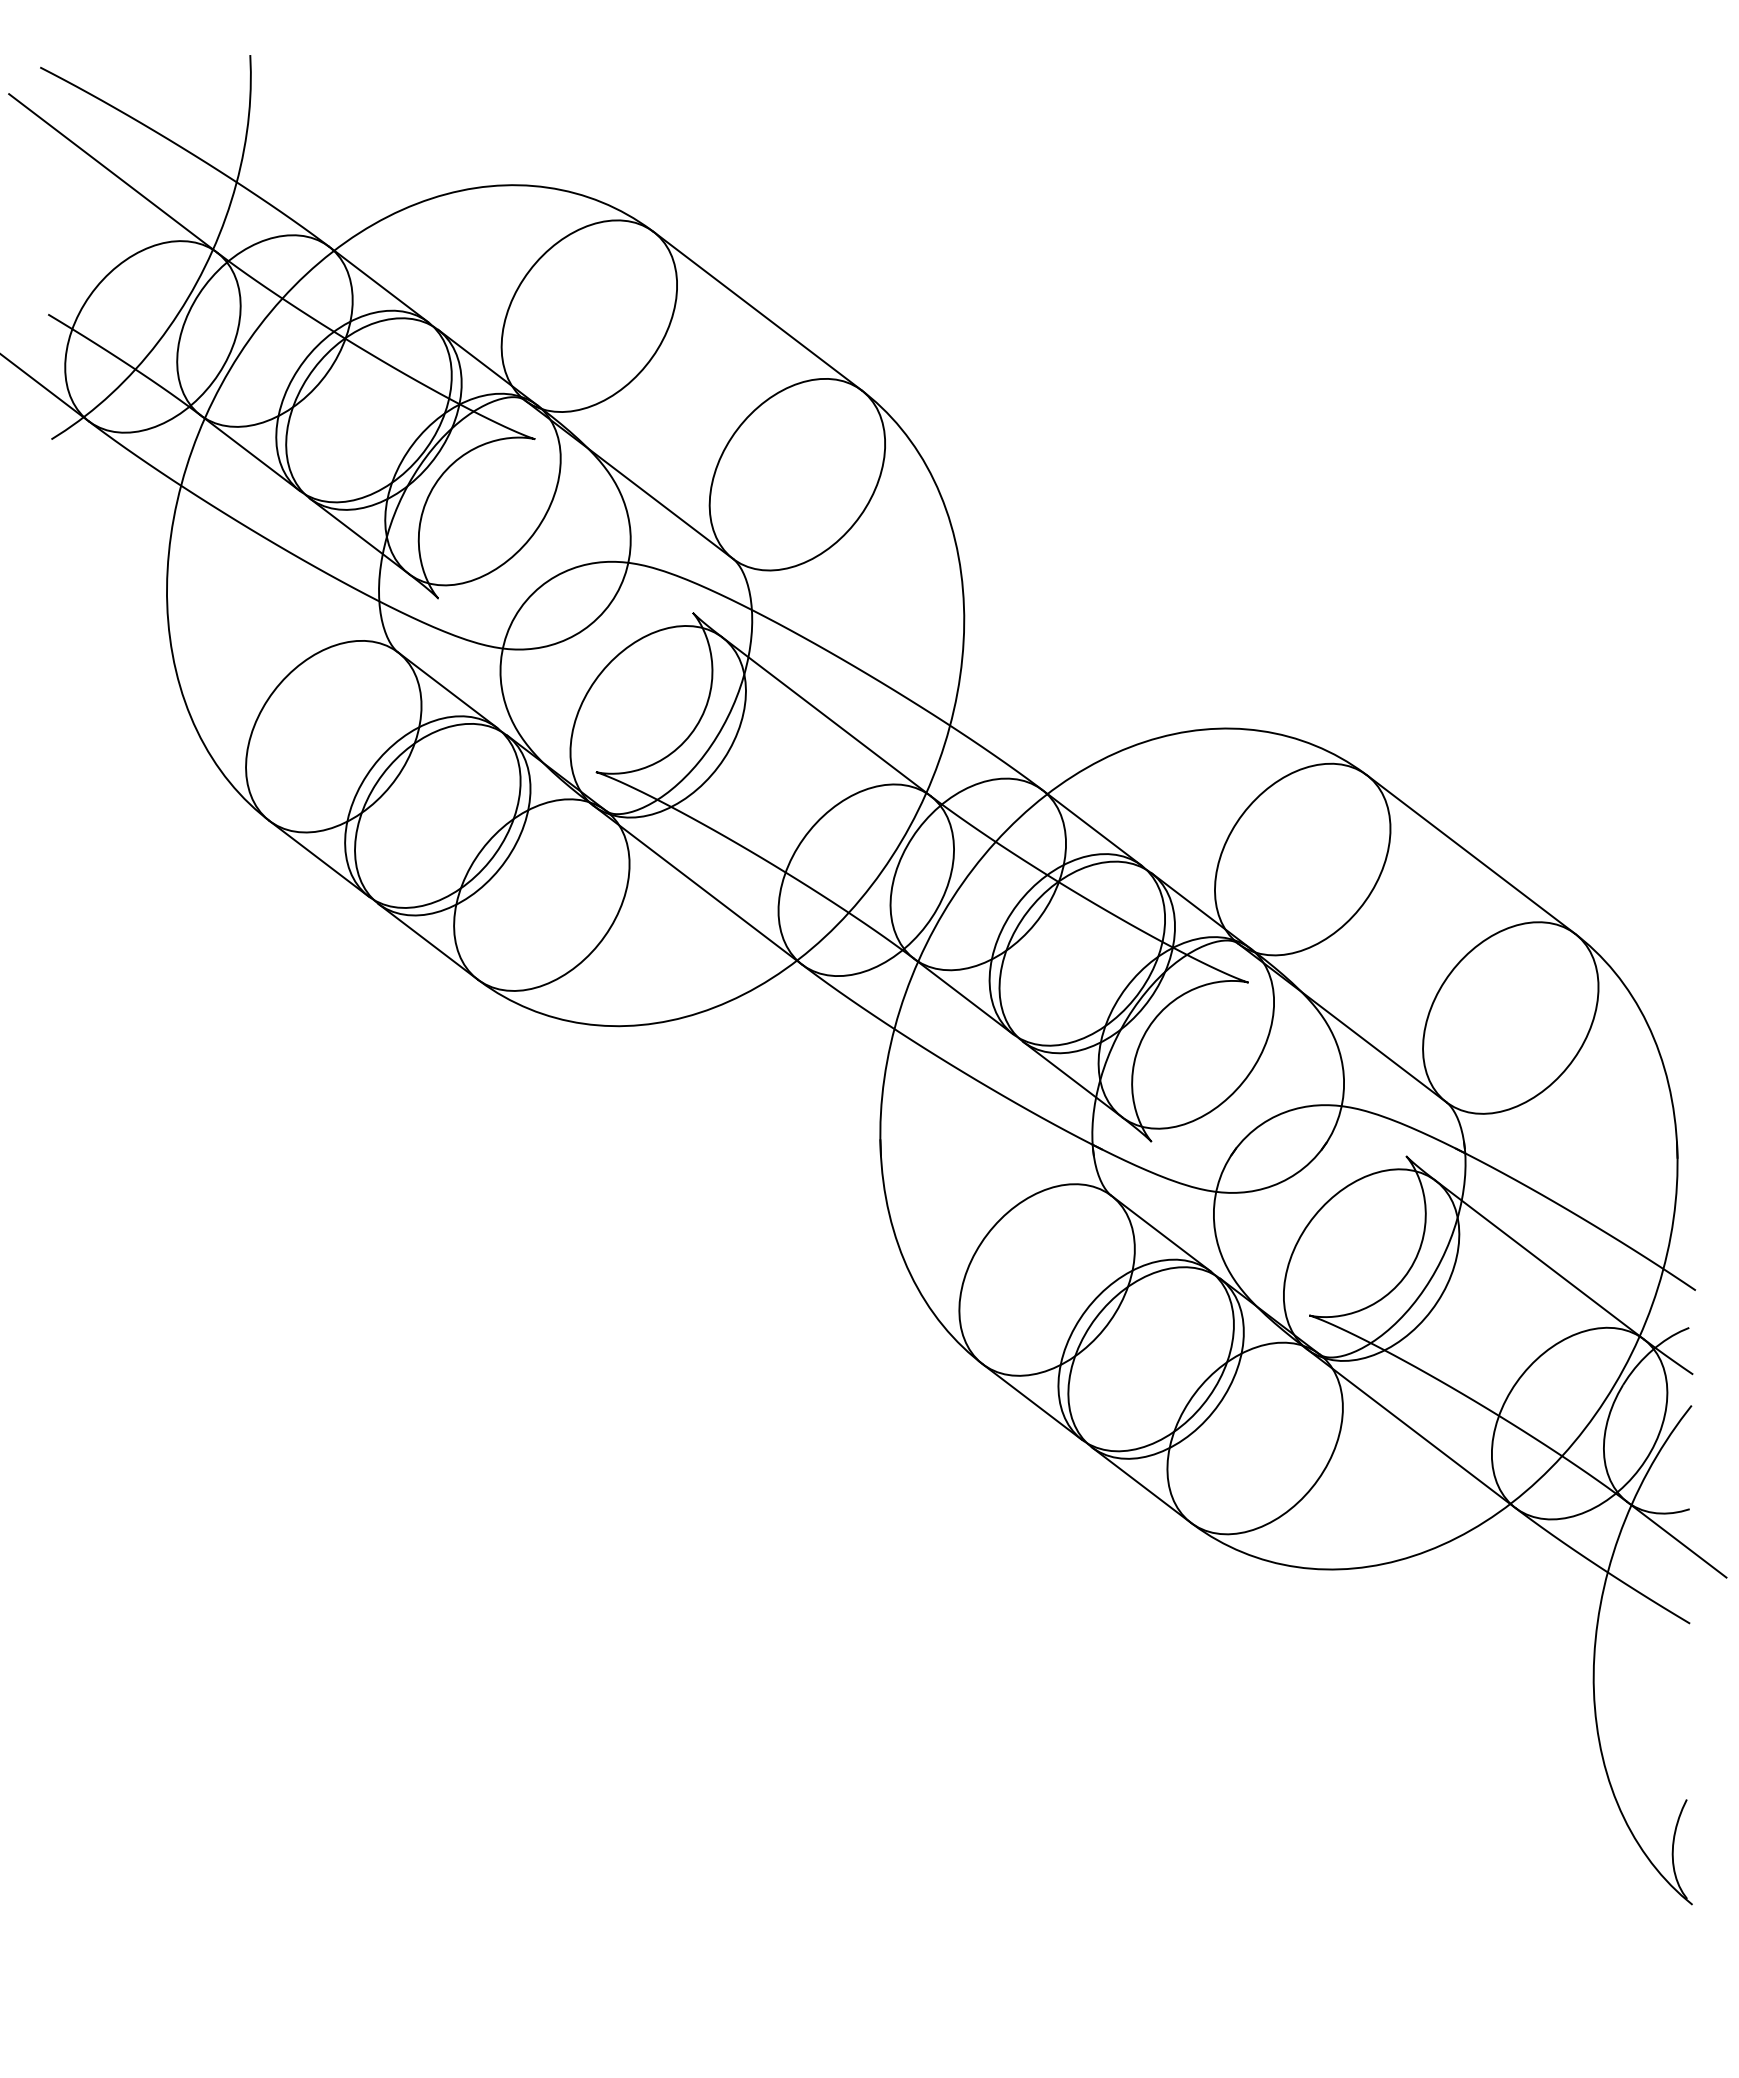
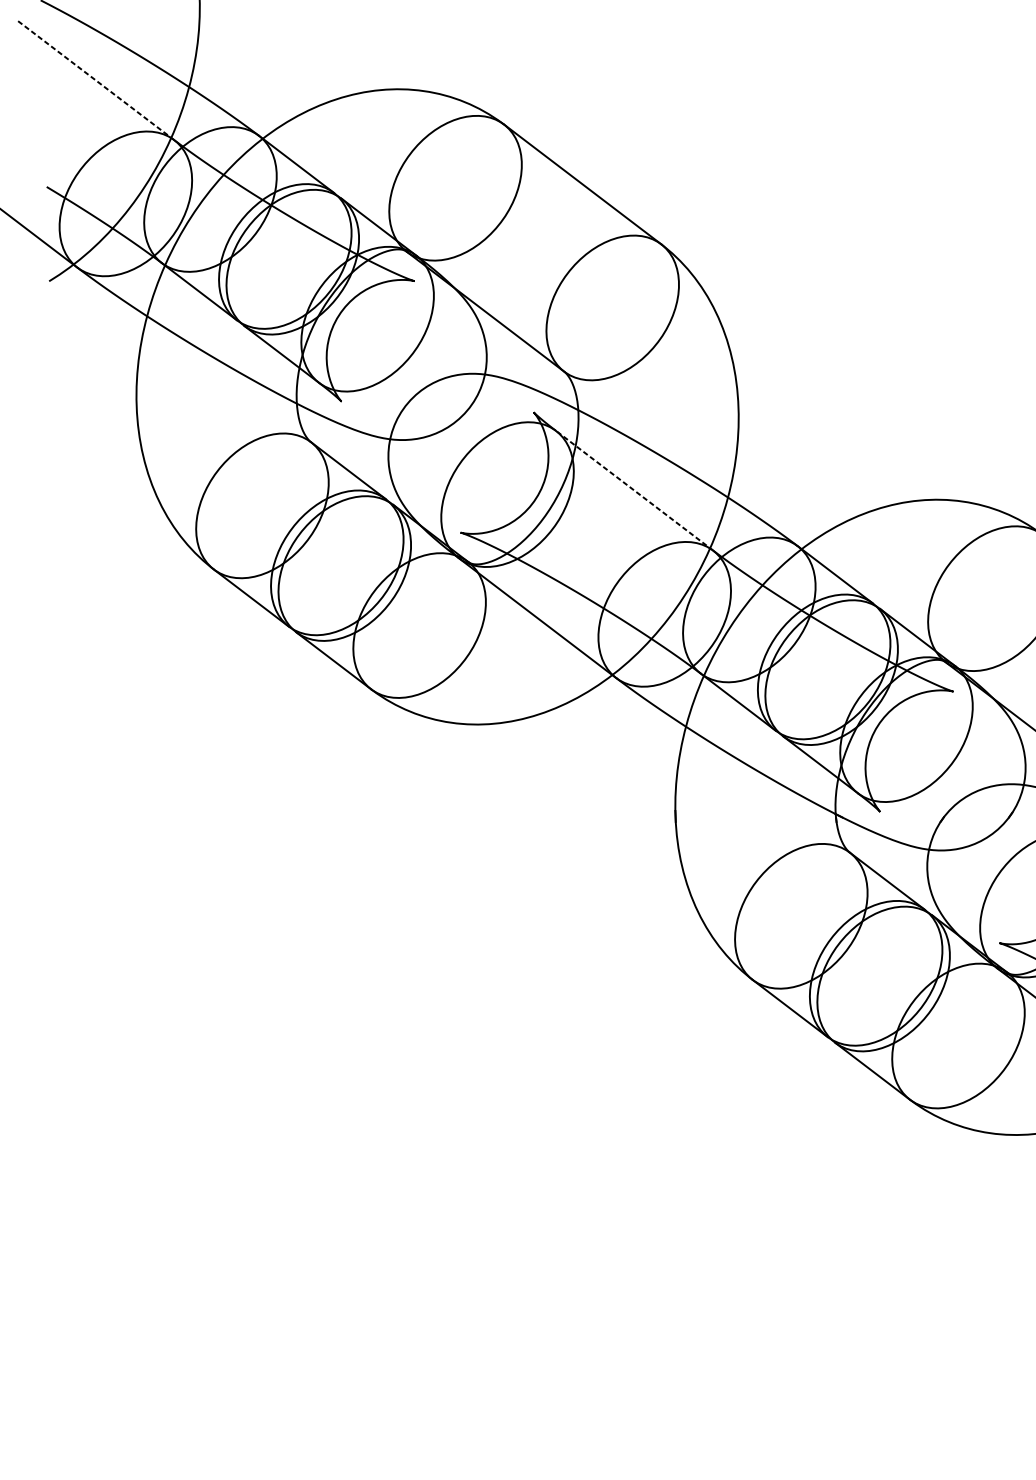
line: (113, 173) -> (96, 80), solid -> dashed
line: (826, 716) -> (634, 490), solid -> dashed

